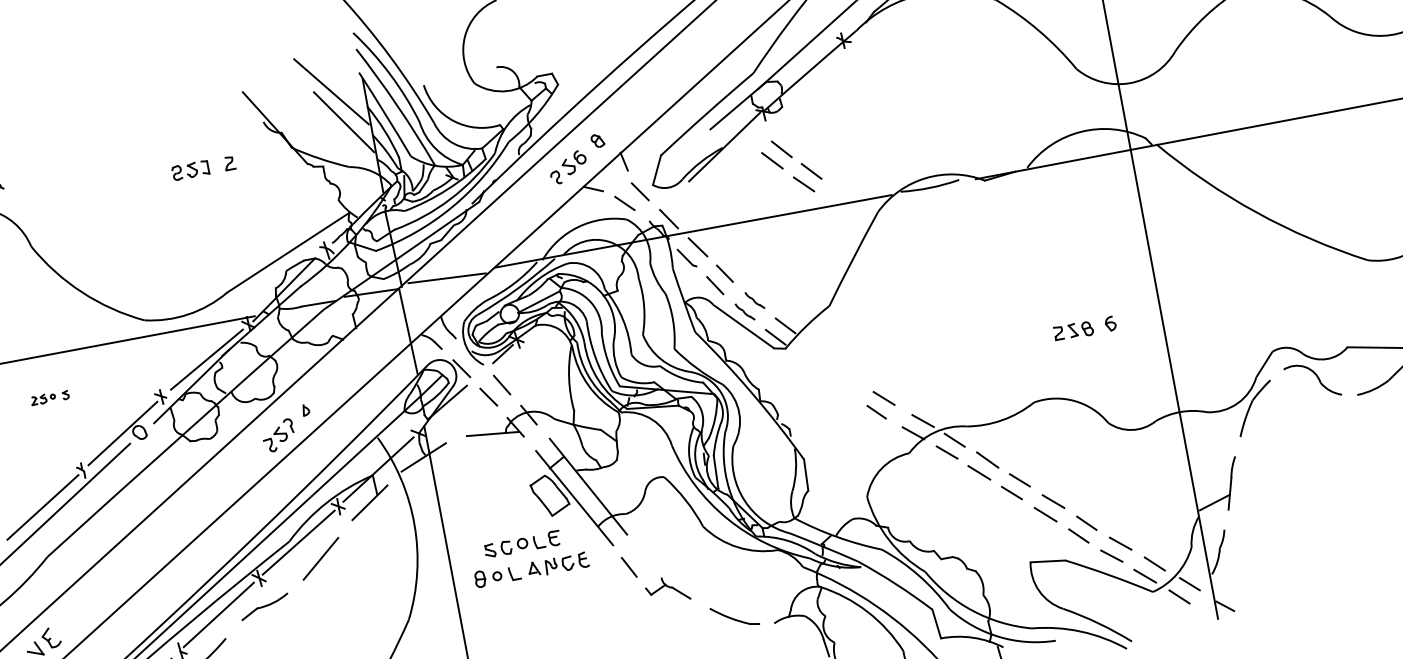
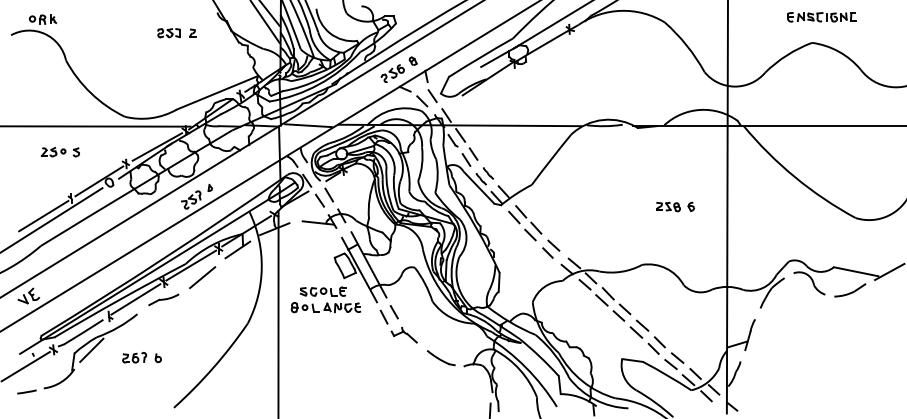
part: (792, 167) -> (525, 223), moved
part: (1084, 328) -> (675, 206), moved
part: (48, 397) -> (59, 151), size x1.67
line: (643, 556) -> (393, 312), added

